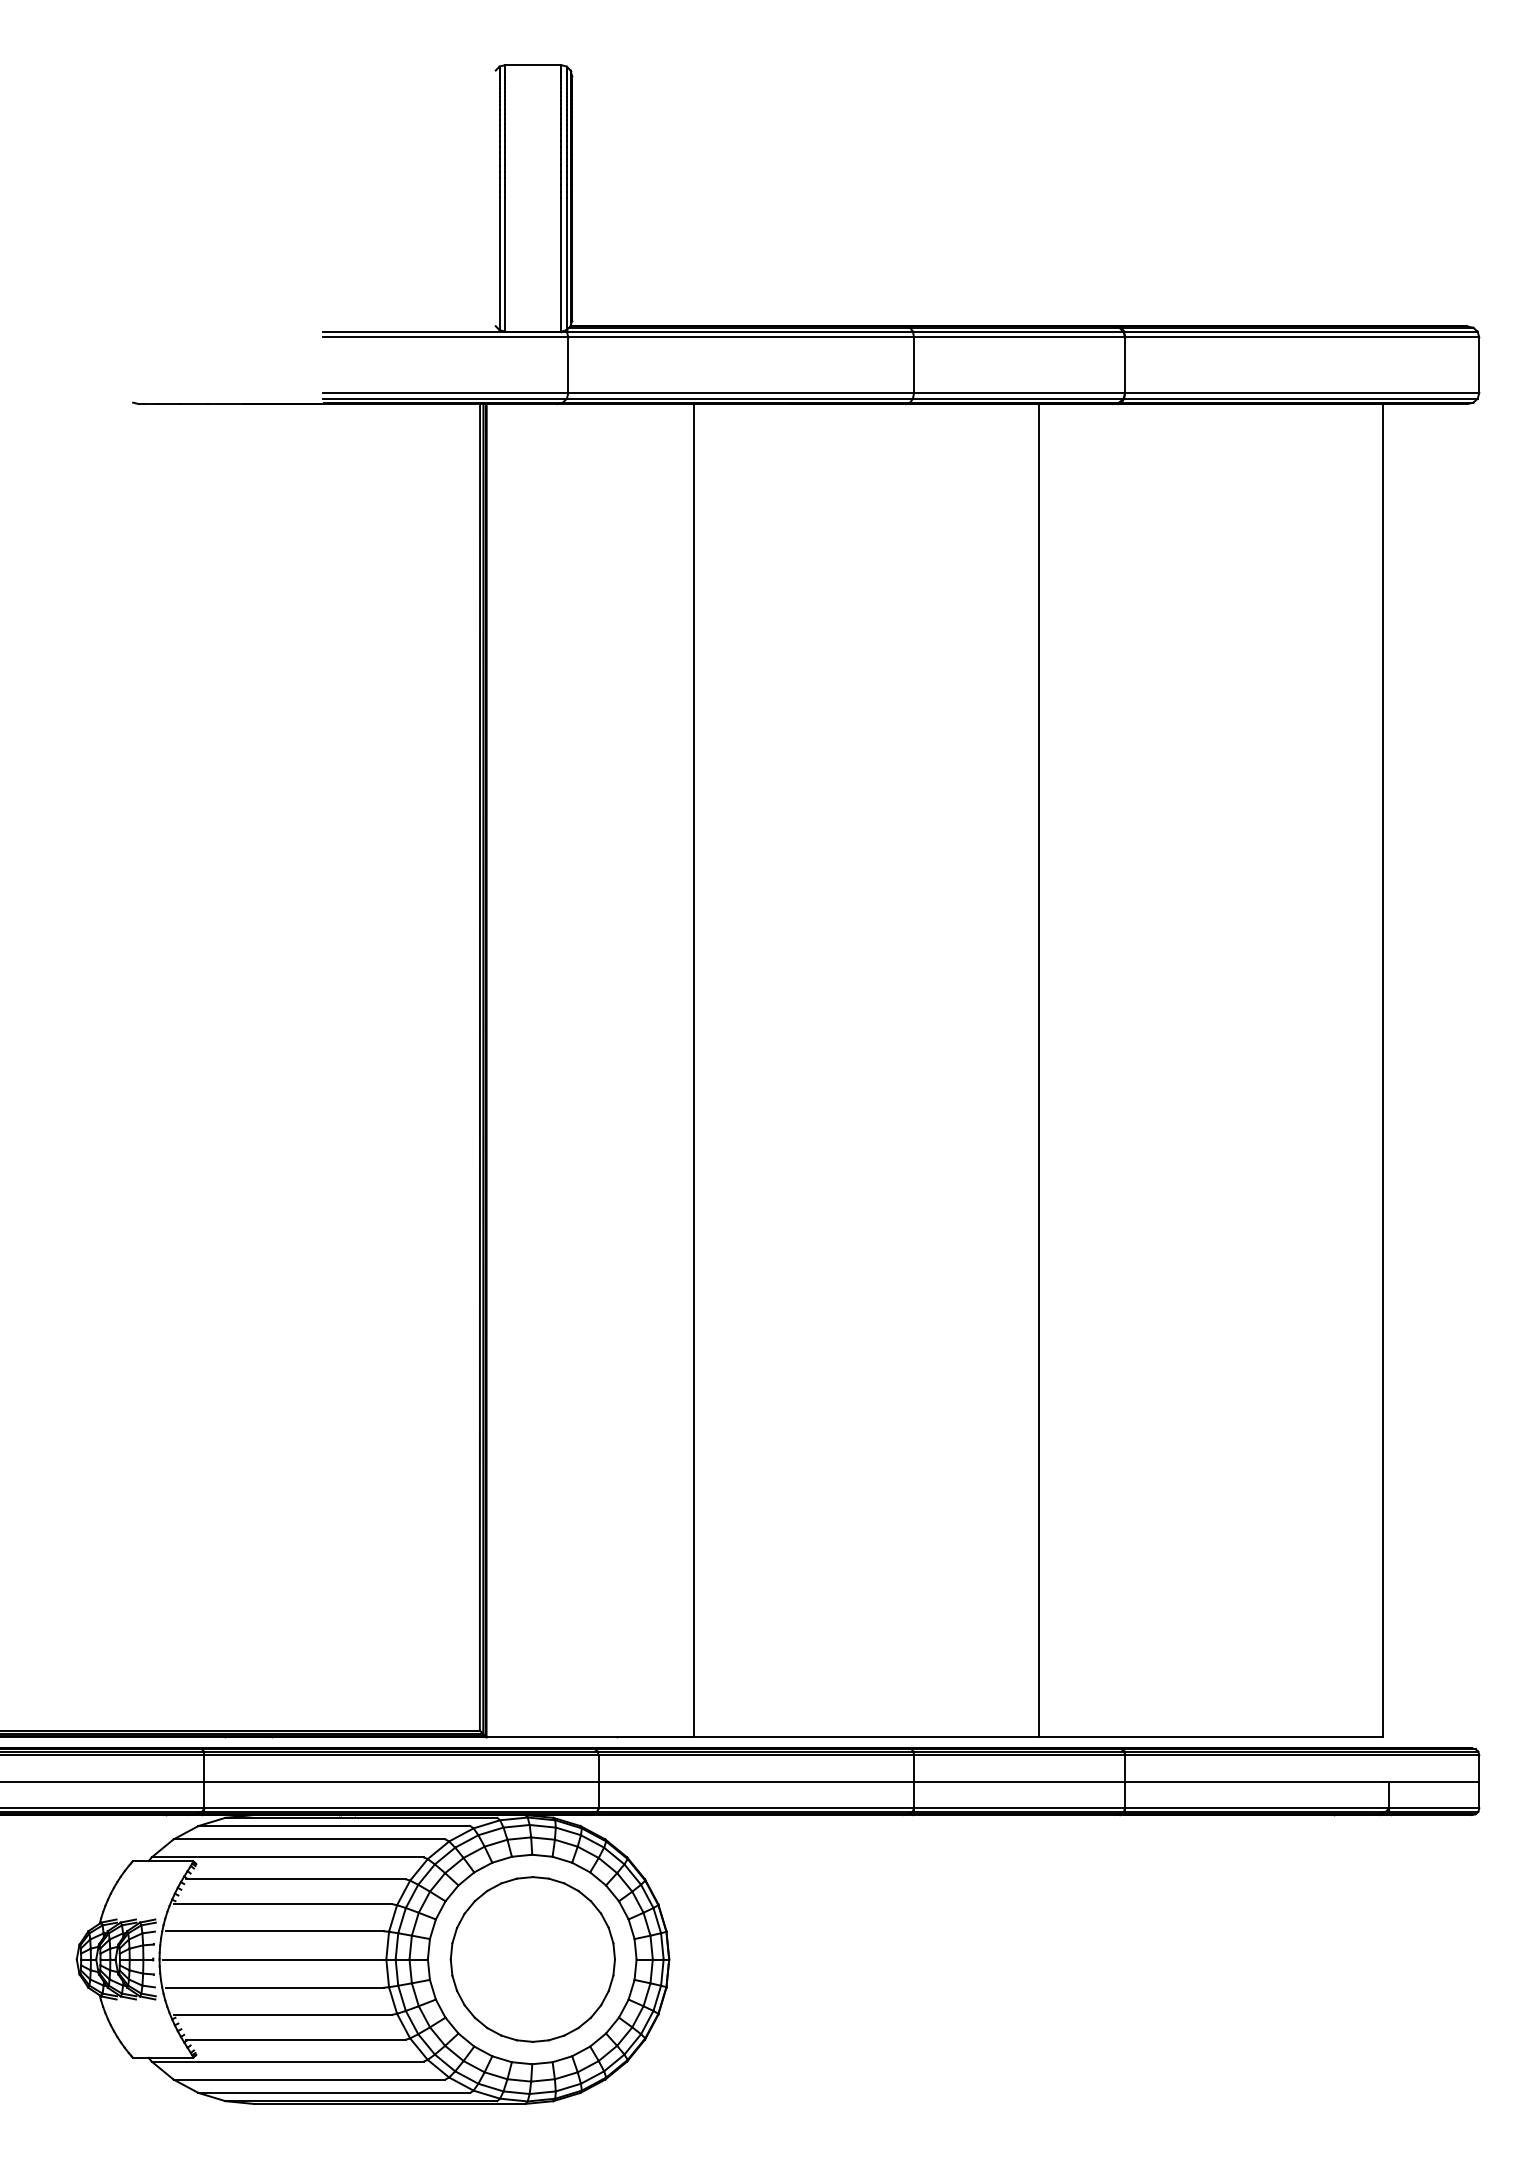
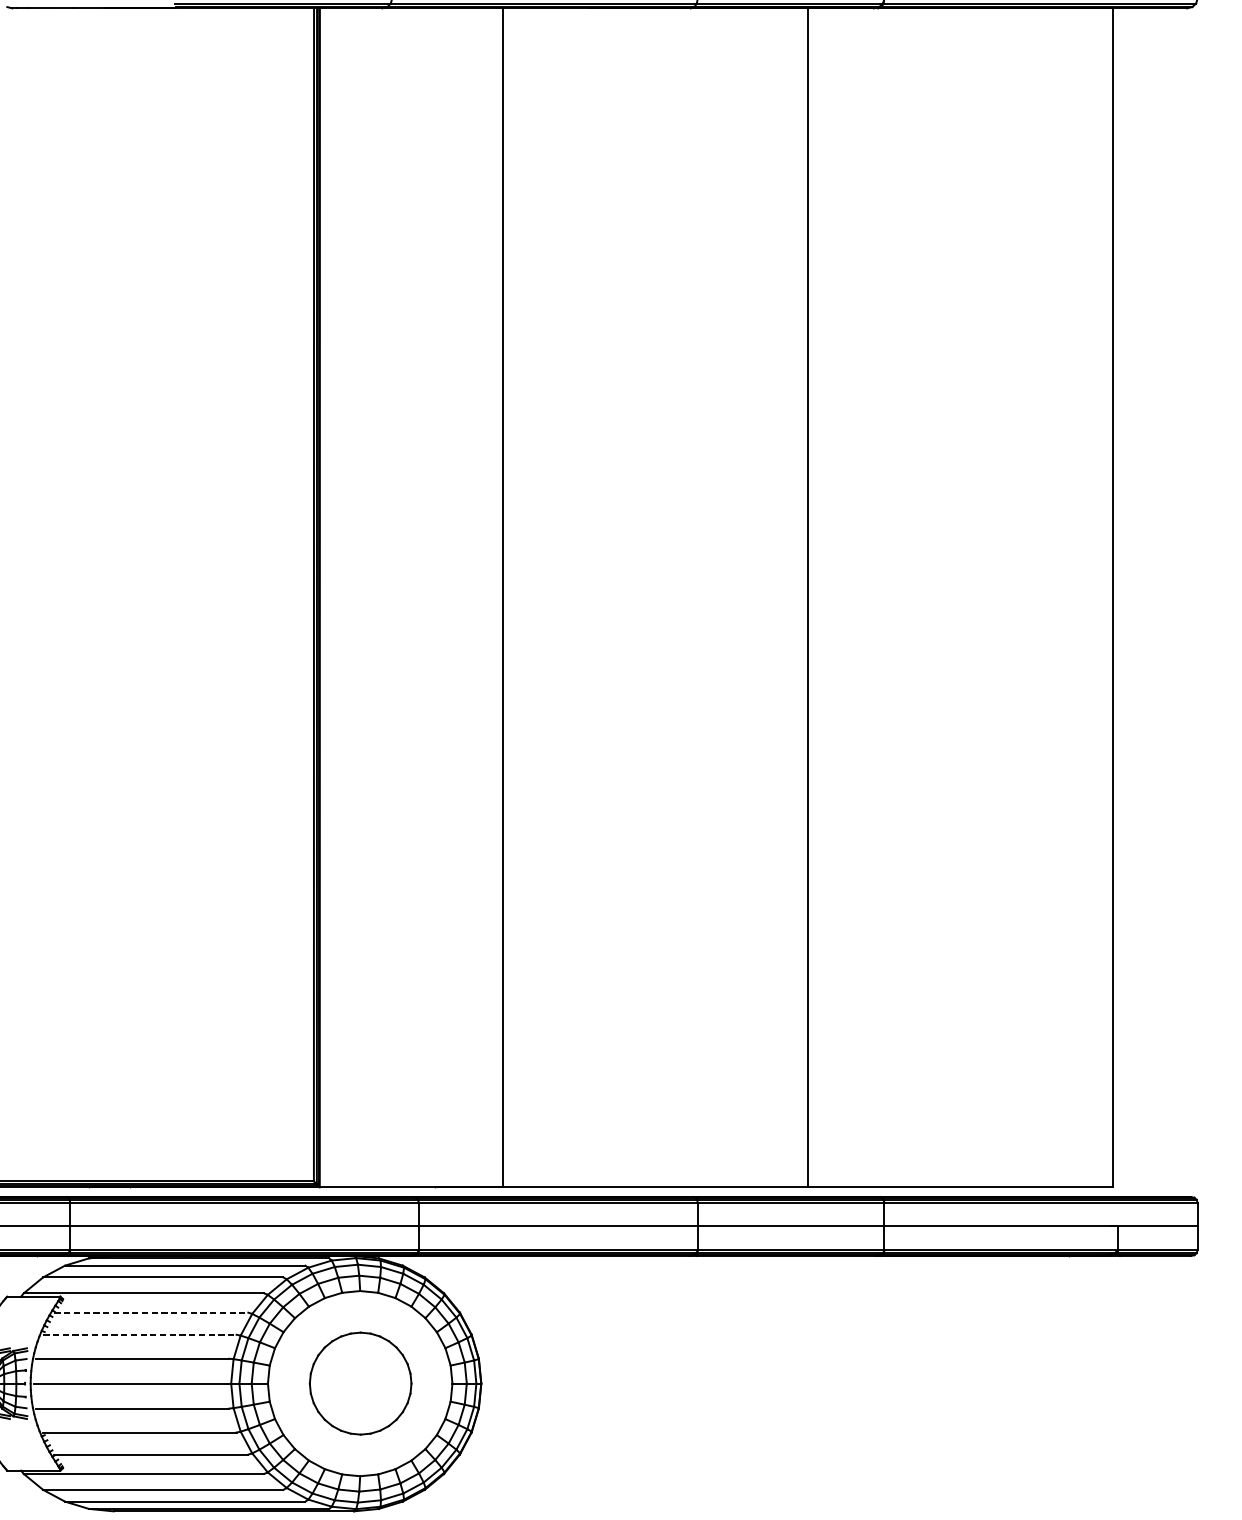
line: (296, 1879) -> (151, 1312), solid -> dashed
line: (283, 1904) -> (140, 1335), solid -> dashed
part: (532, 1959) -> (360, 1383), size x0.7

